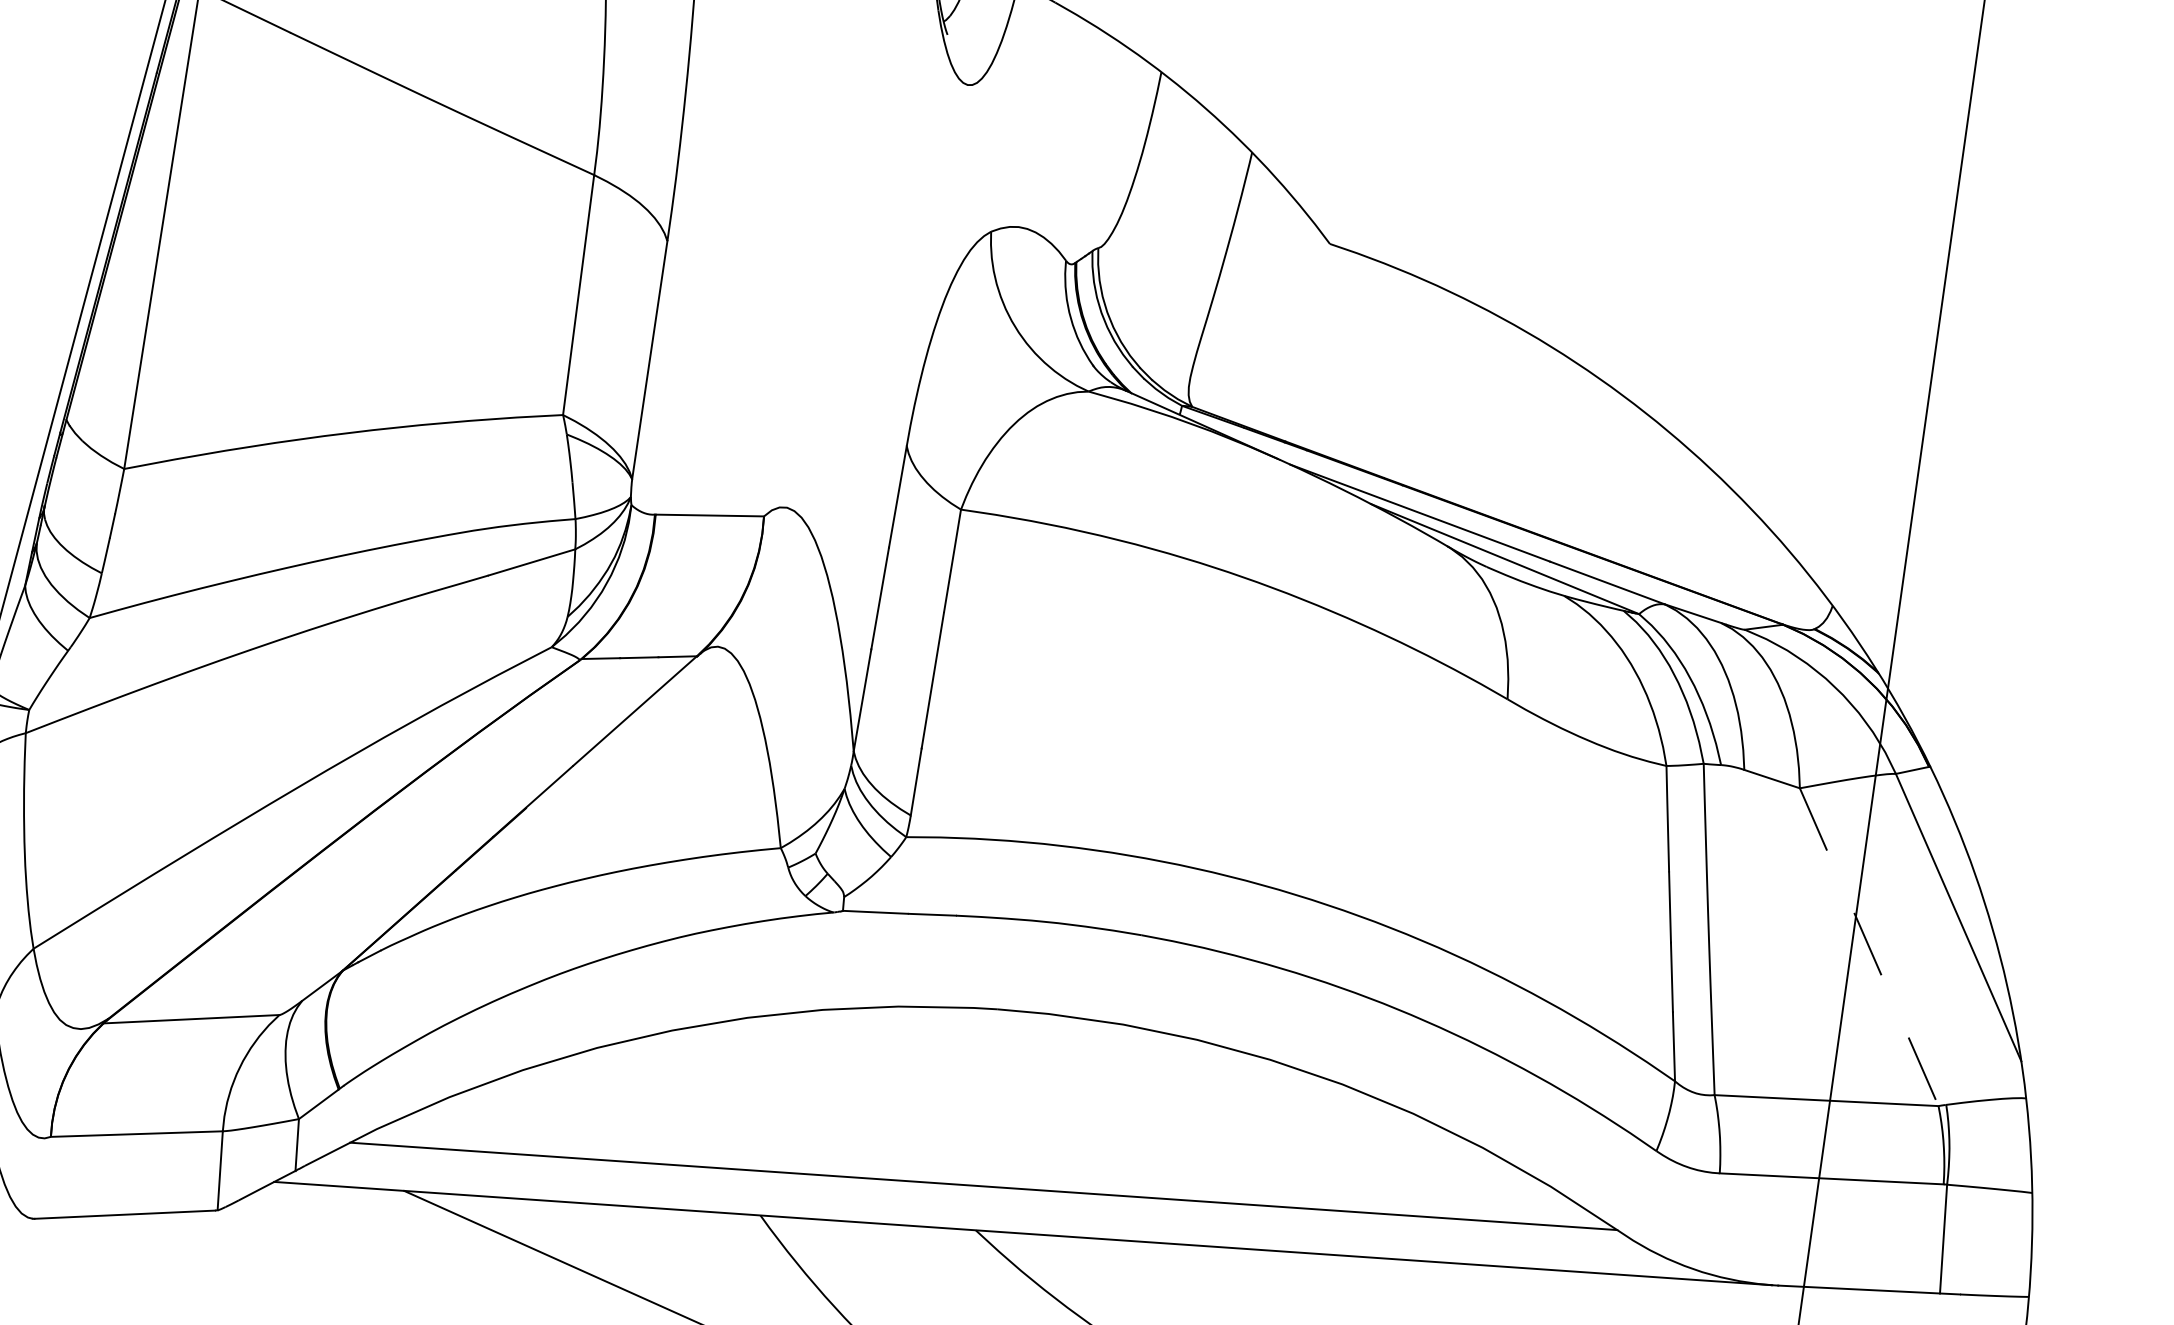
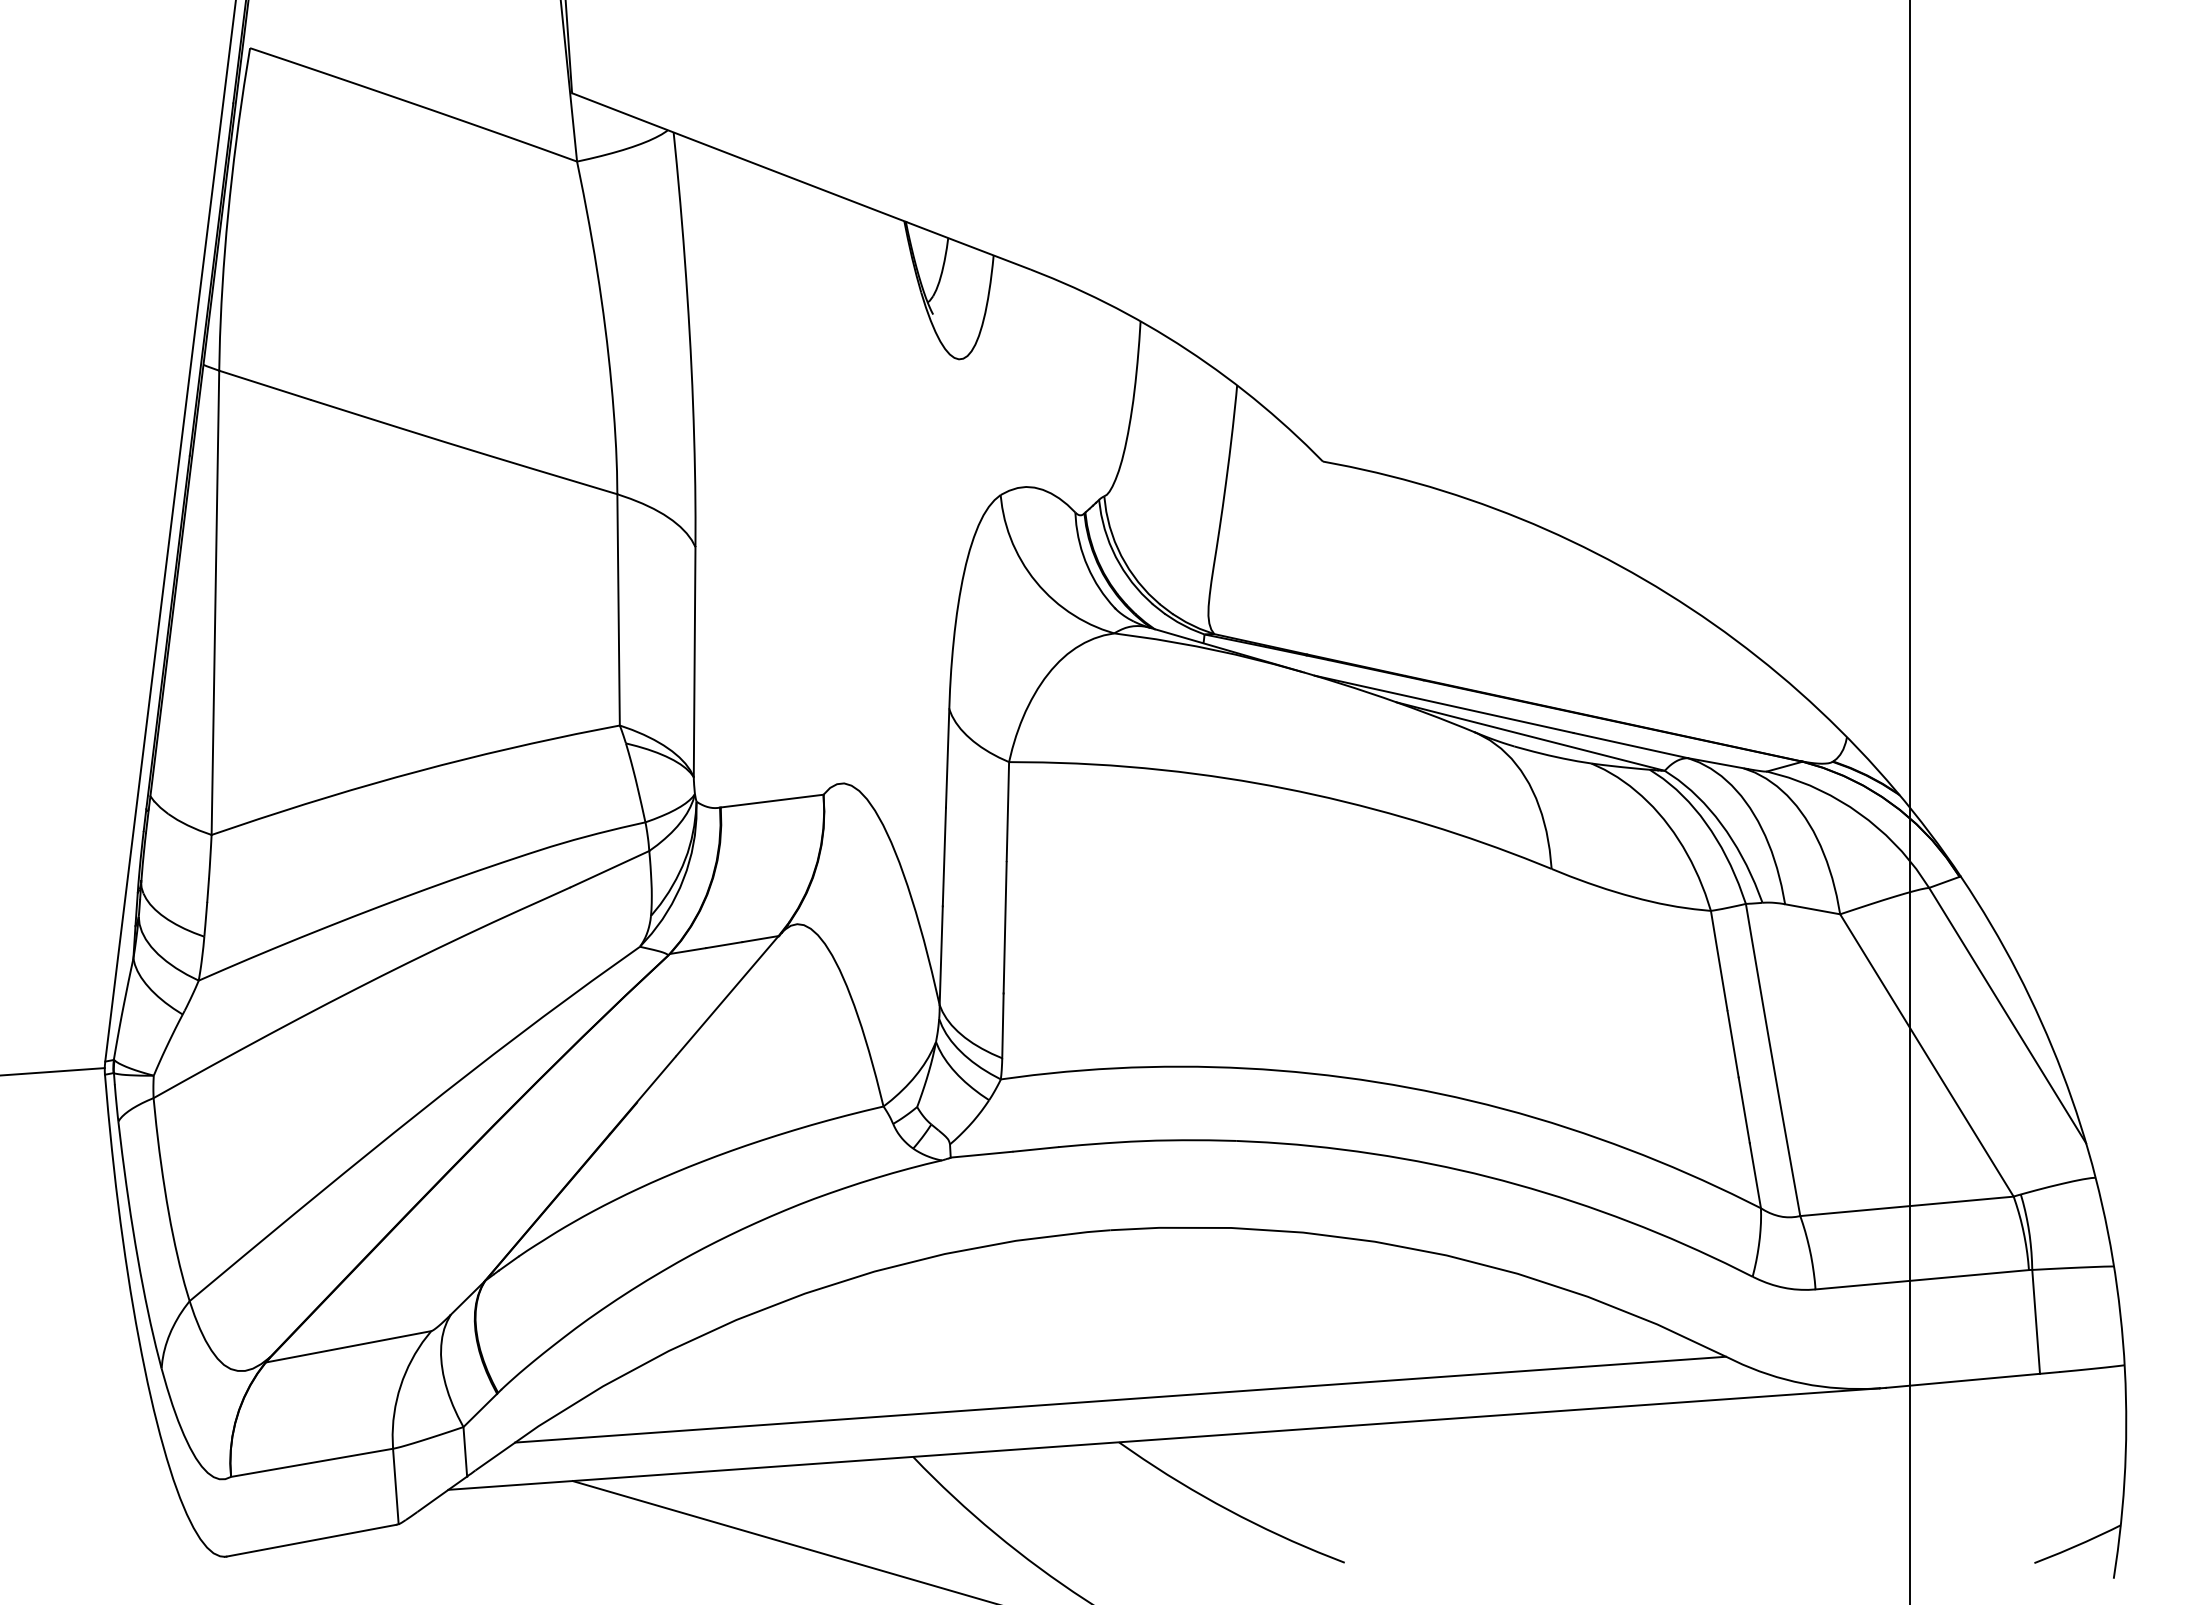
line: (1868, 947) -> (1926, 1055), dashed -> solid

